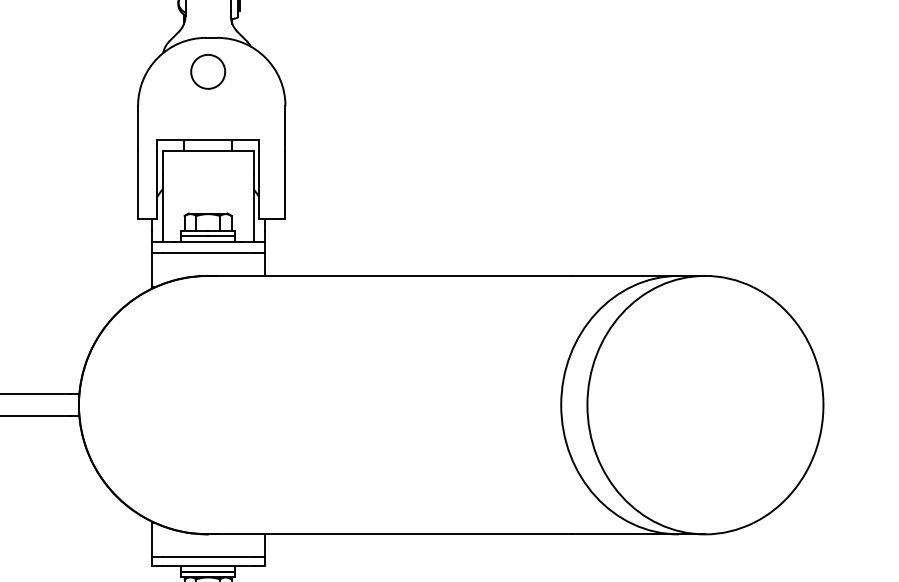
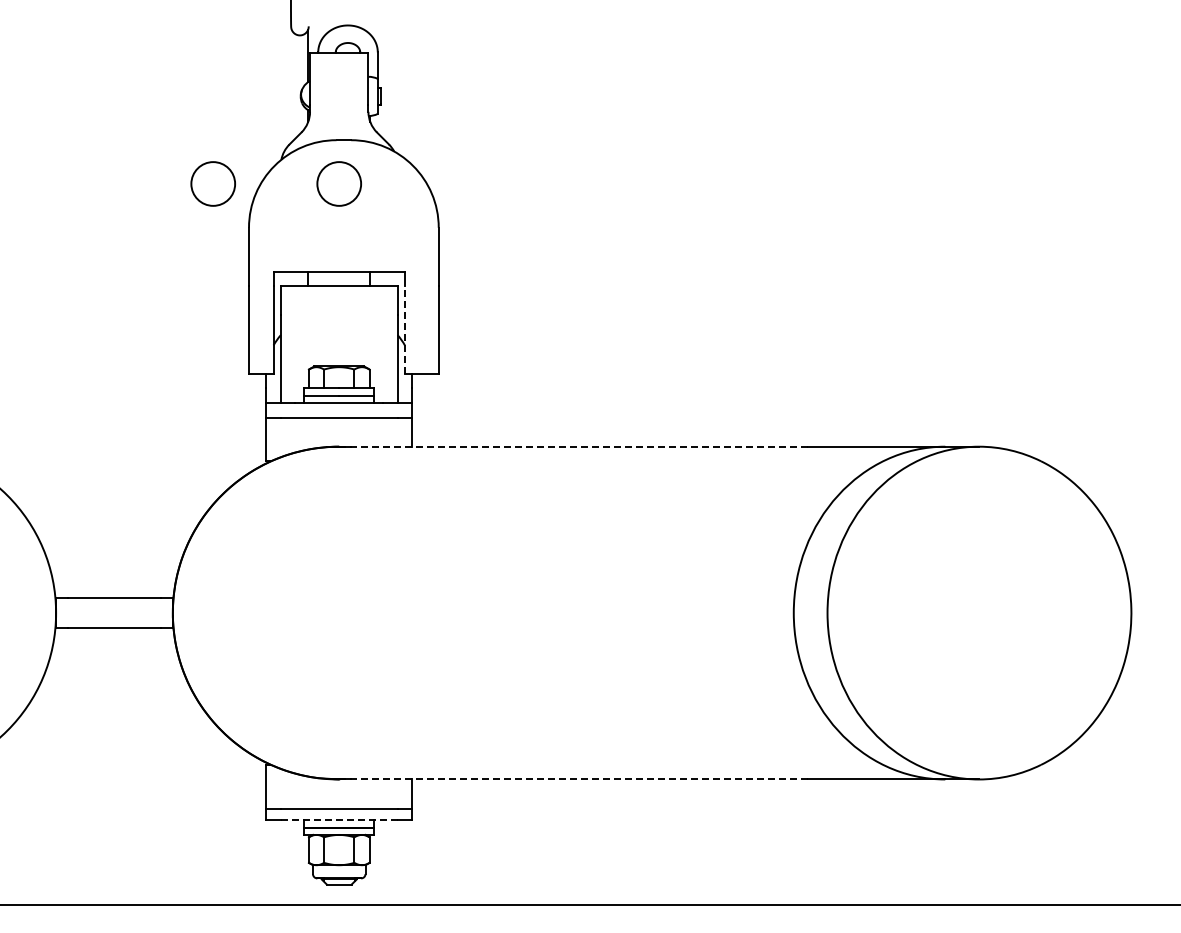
circle: (109, 71) -> (212, 183), added
line: (258, 184) -> (404, 329), solid -> dashed
line: (390, 275) -> (573, 446), solid -> dashed
line: (390, 534) -> (573, 779), solid -> dashed
line: (207, 566) -> (338, 820), solid -> dashed

